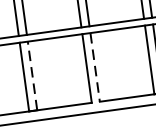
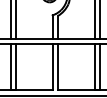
line: (95, 68) -> (58, 67), dashed -> solid
line: (33, 75) -> (16, 66), dashed -> solid

